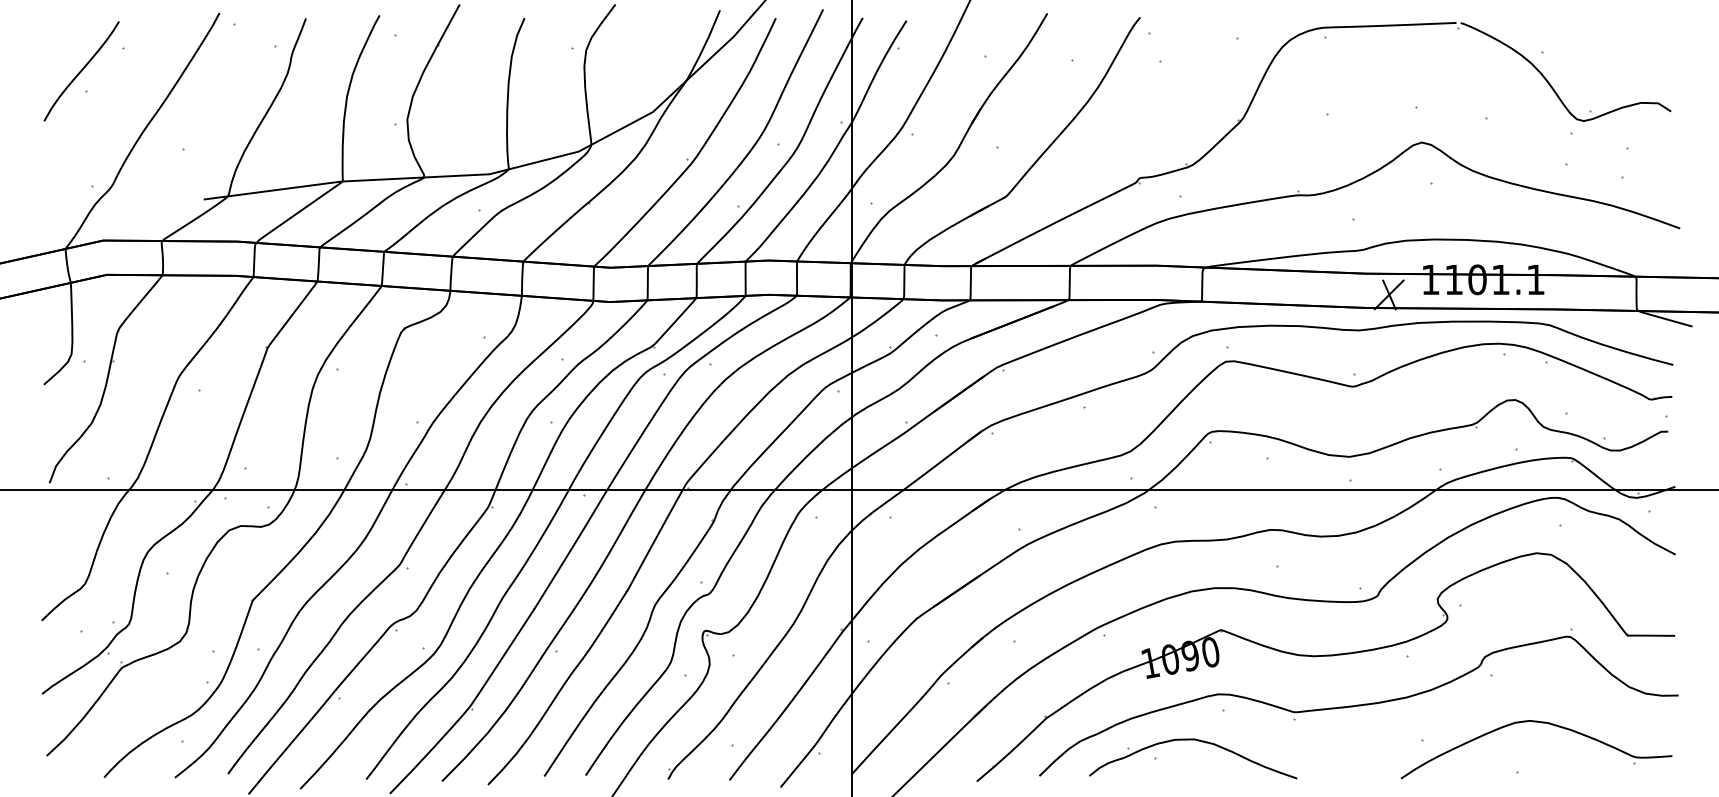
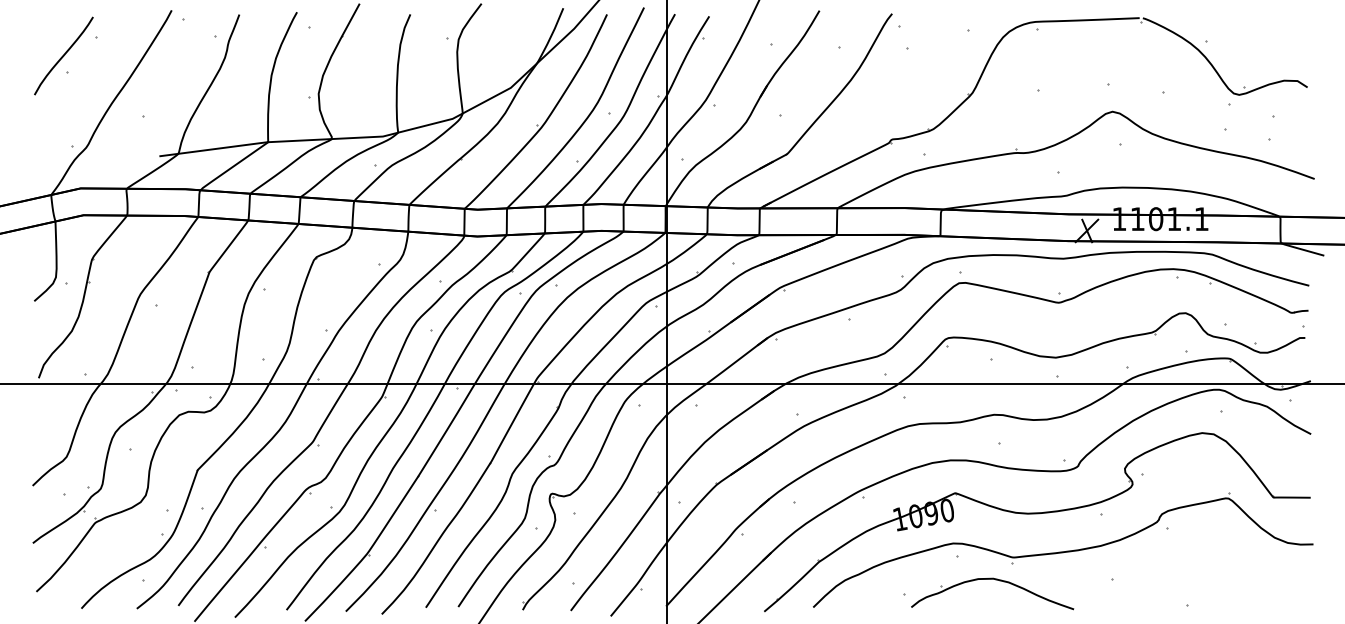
part: (1540, 723) -> (1205, 566), removed
part: (1196, 741) -> (995, 580), moved

